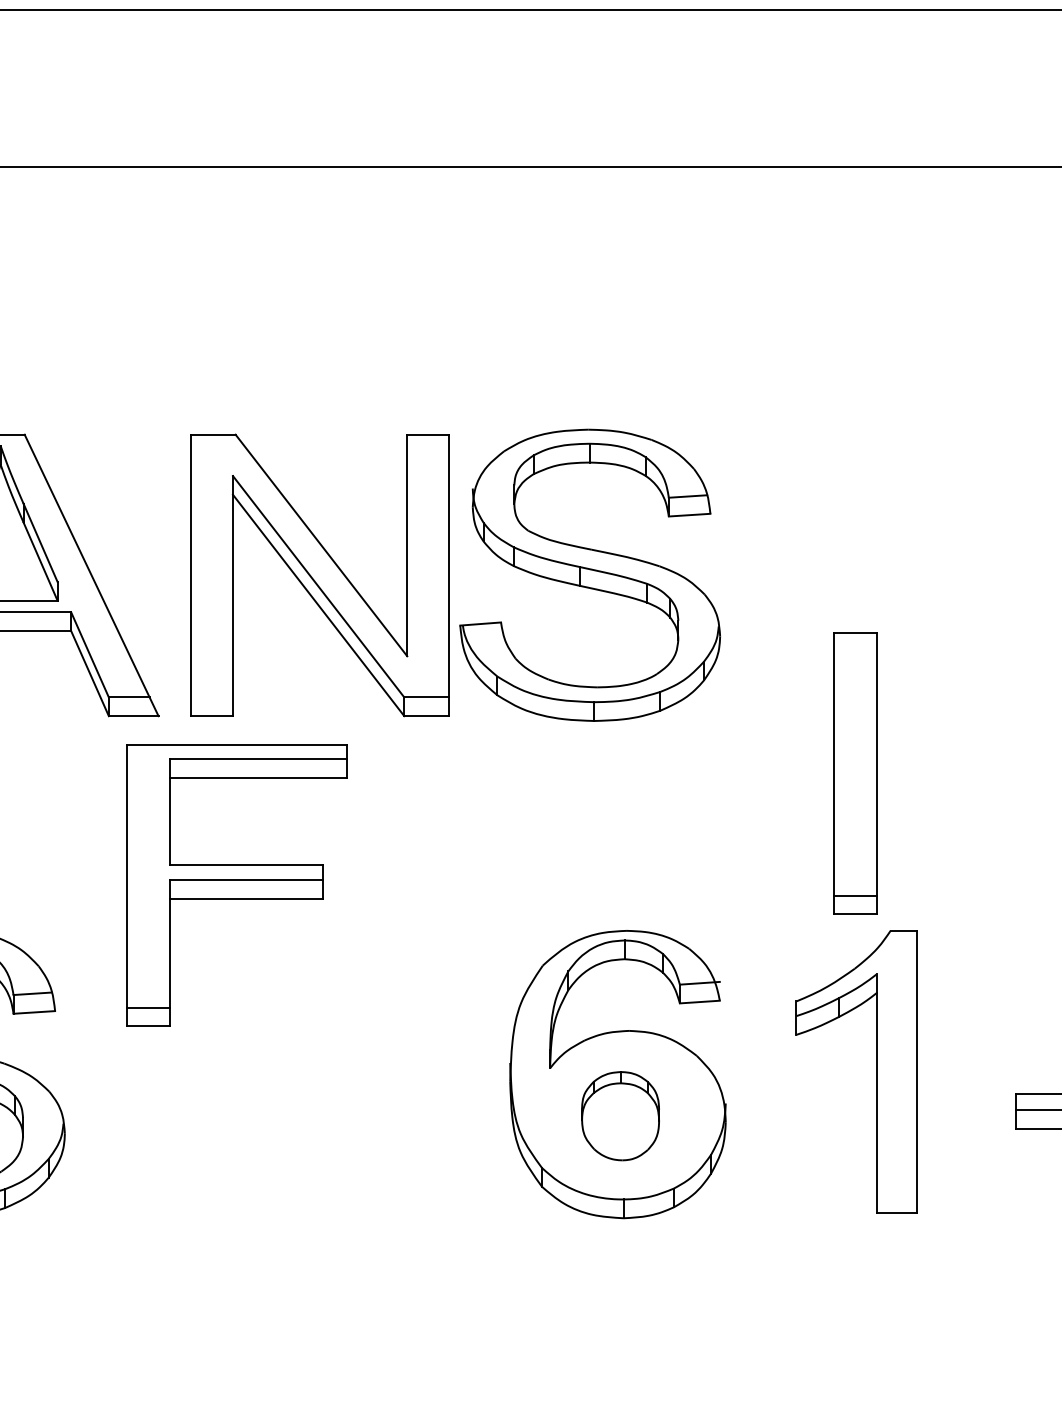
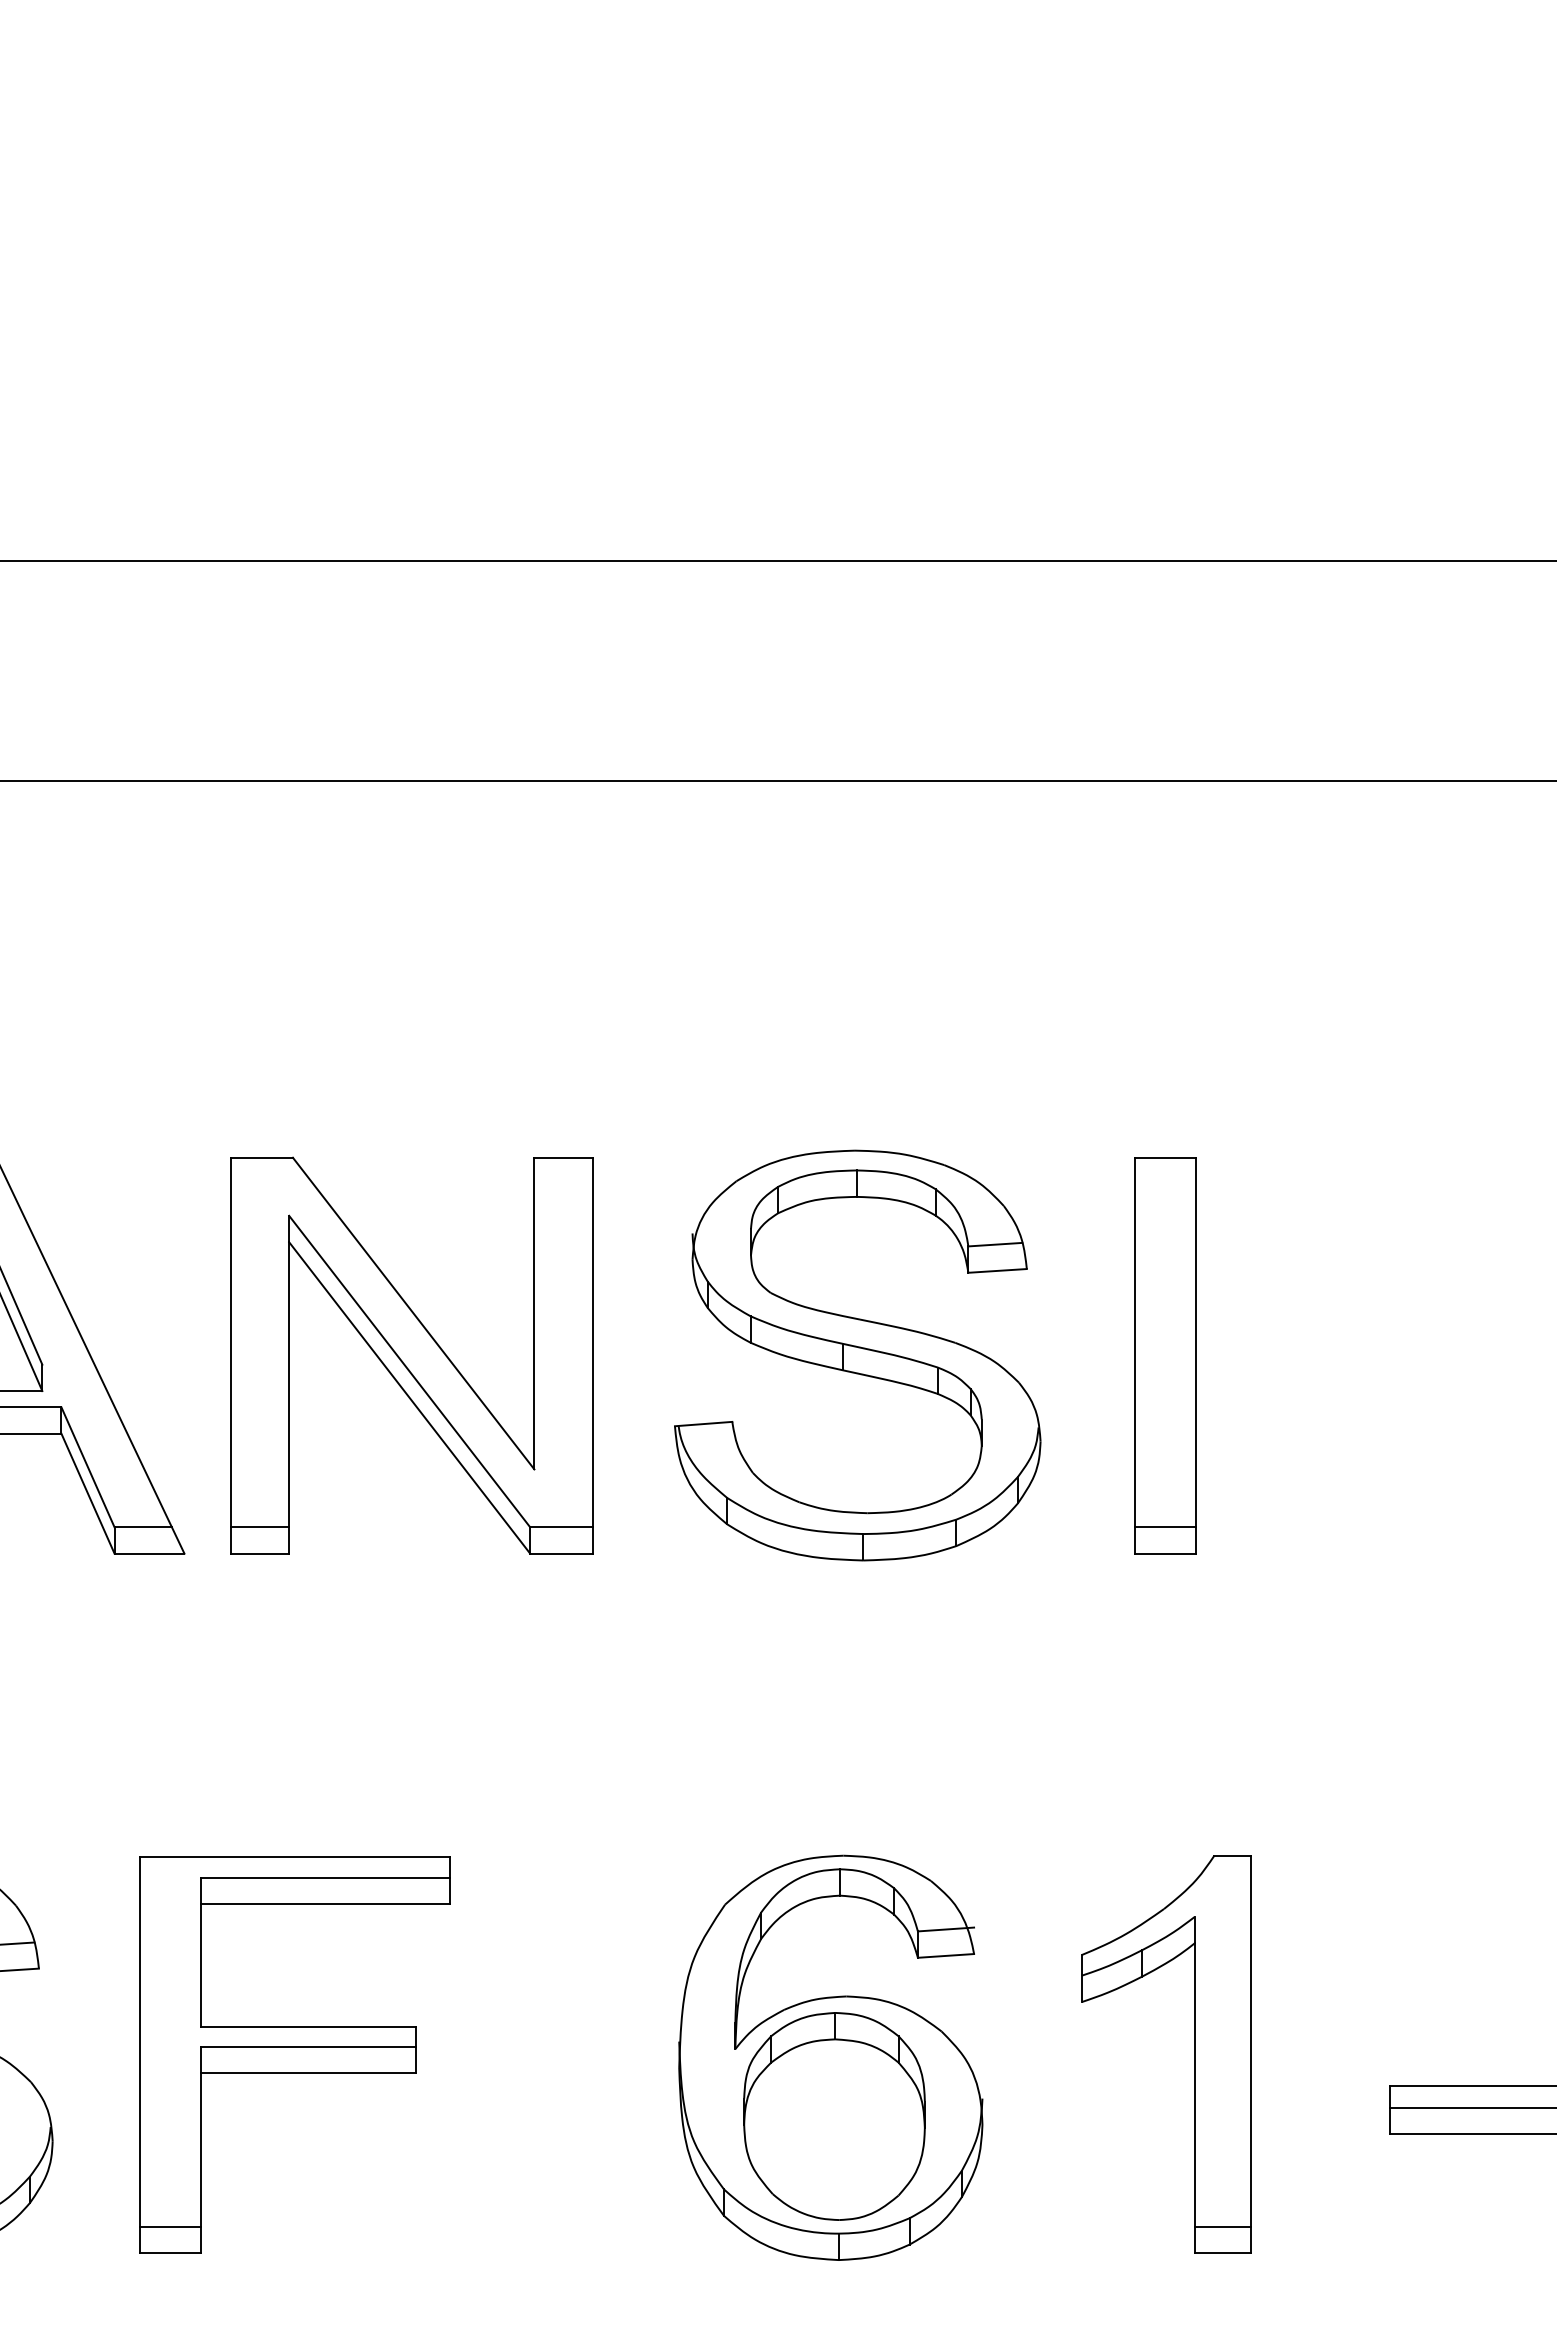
part: (590, 575) -> (857, 1355), moved
line: (211, 697) -> (259, 1527), added
part: (855, 773) -> (1165, 1355), moved
part: (236, 885) -> (294, 2054), moved
part: (620, 1116) -> (834, 2116), size x1.67
line: (896, 1194) -> (1222, 2226), added

